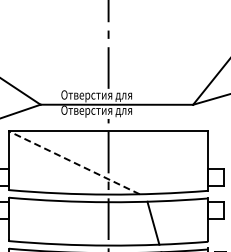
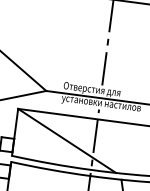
text: (110, 111) -> (101, 103), Отверстия для -> установки настилов
line: (74, 162) -> (67, 140), dashed -> solid

